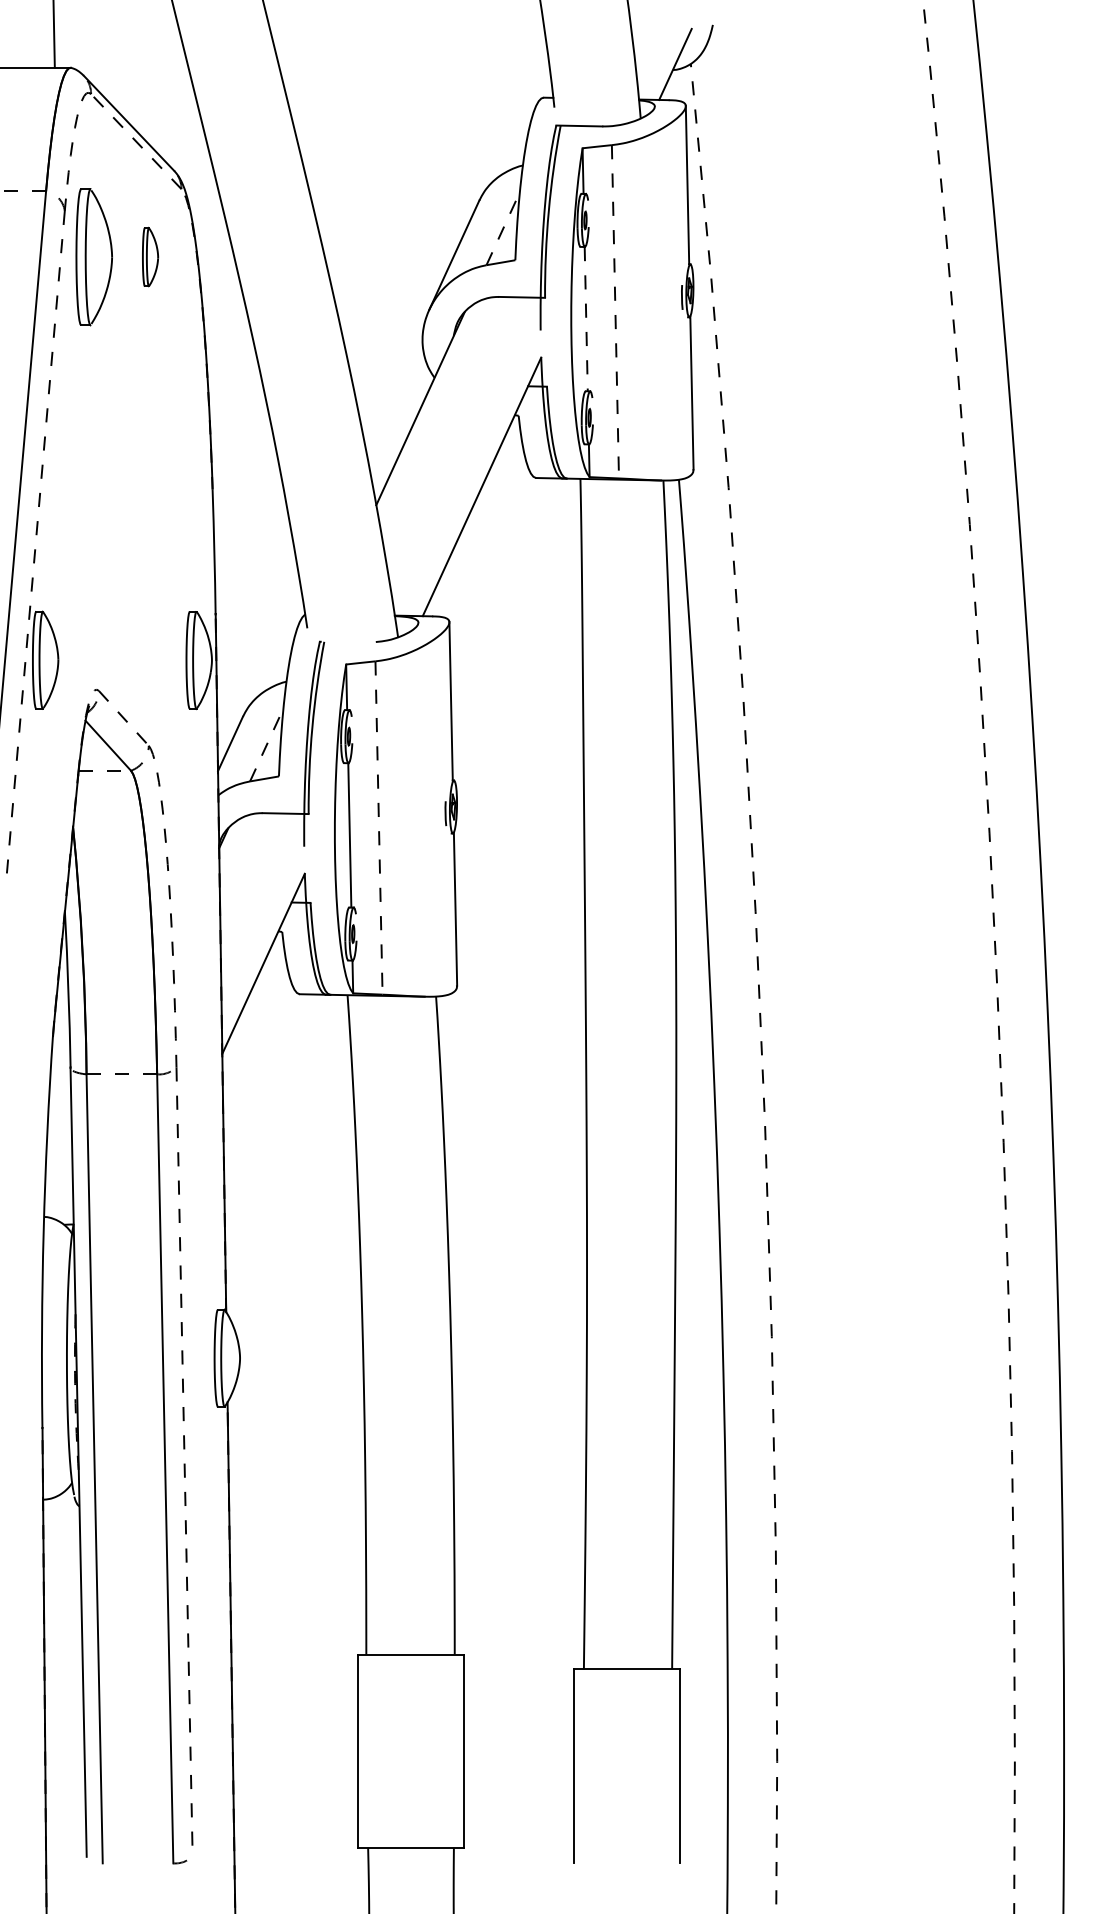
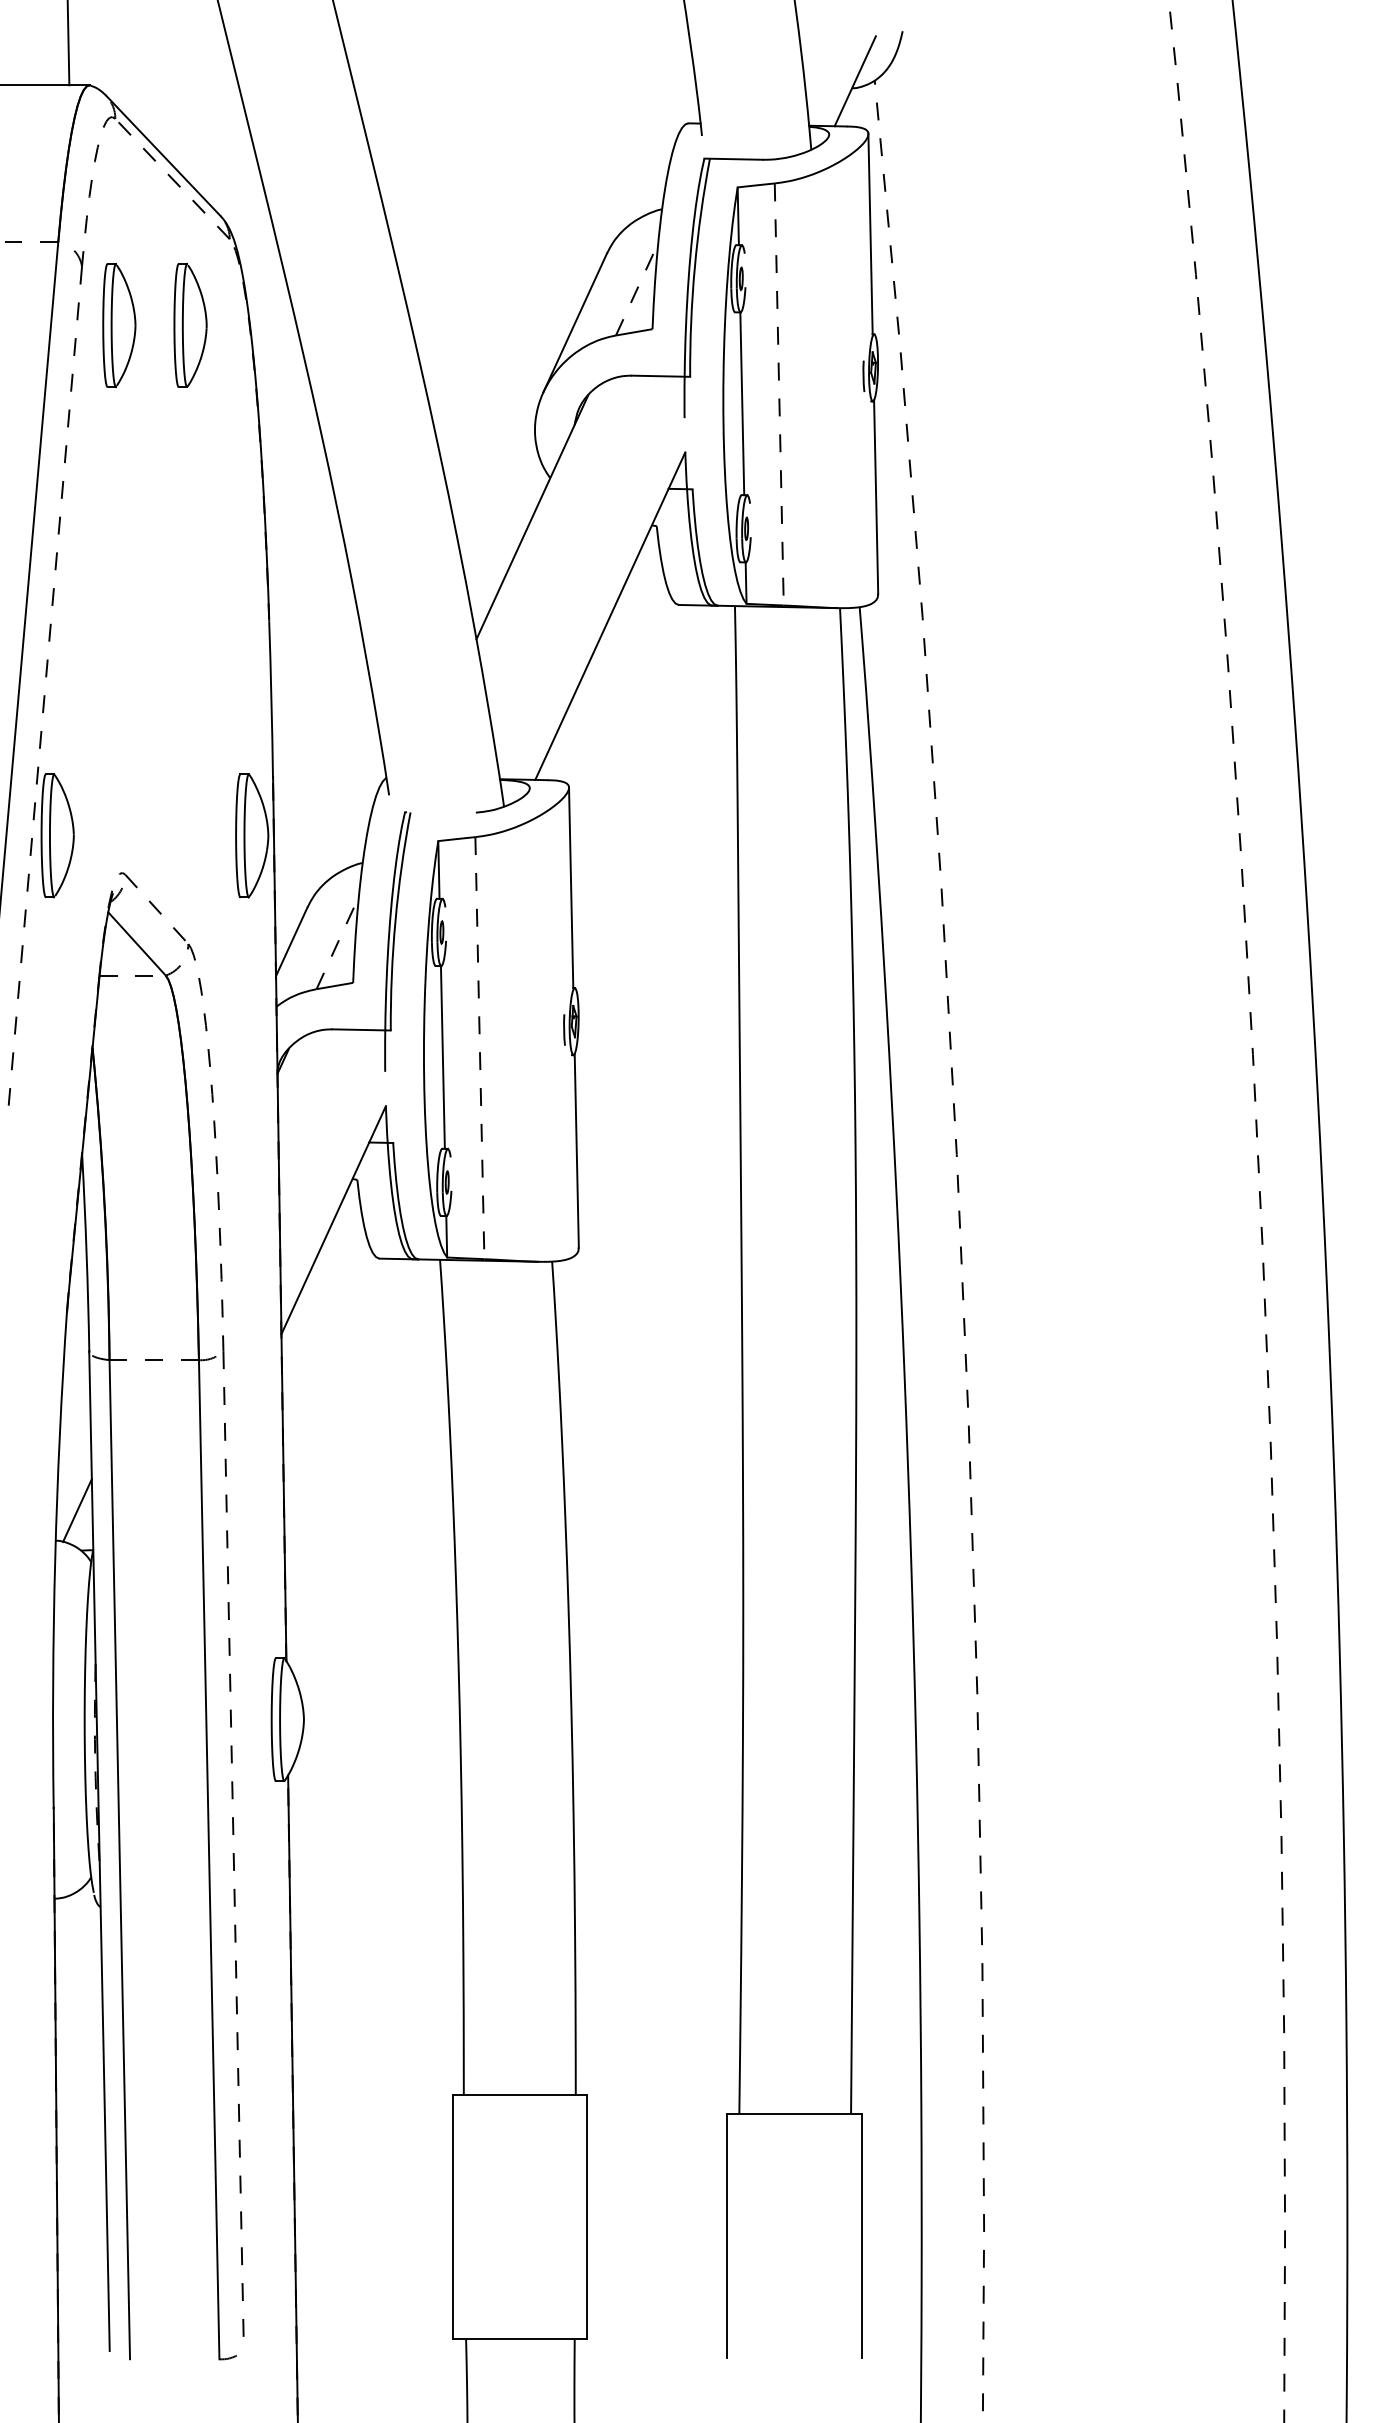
part: (150, 256) -> (190, 324), size x1.67
part: (94, 257) -> (119, 325), size x0.71
line: (586, 319) -> (742, 404), dashed -> solid
line: (61, 1193) -> (77, 1510), added

